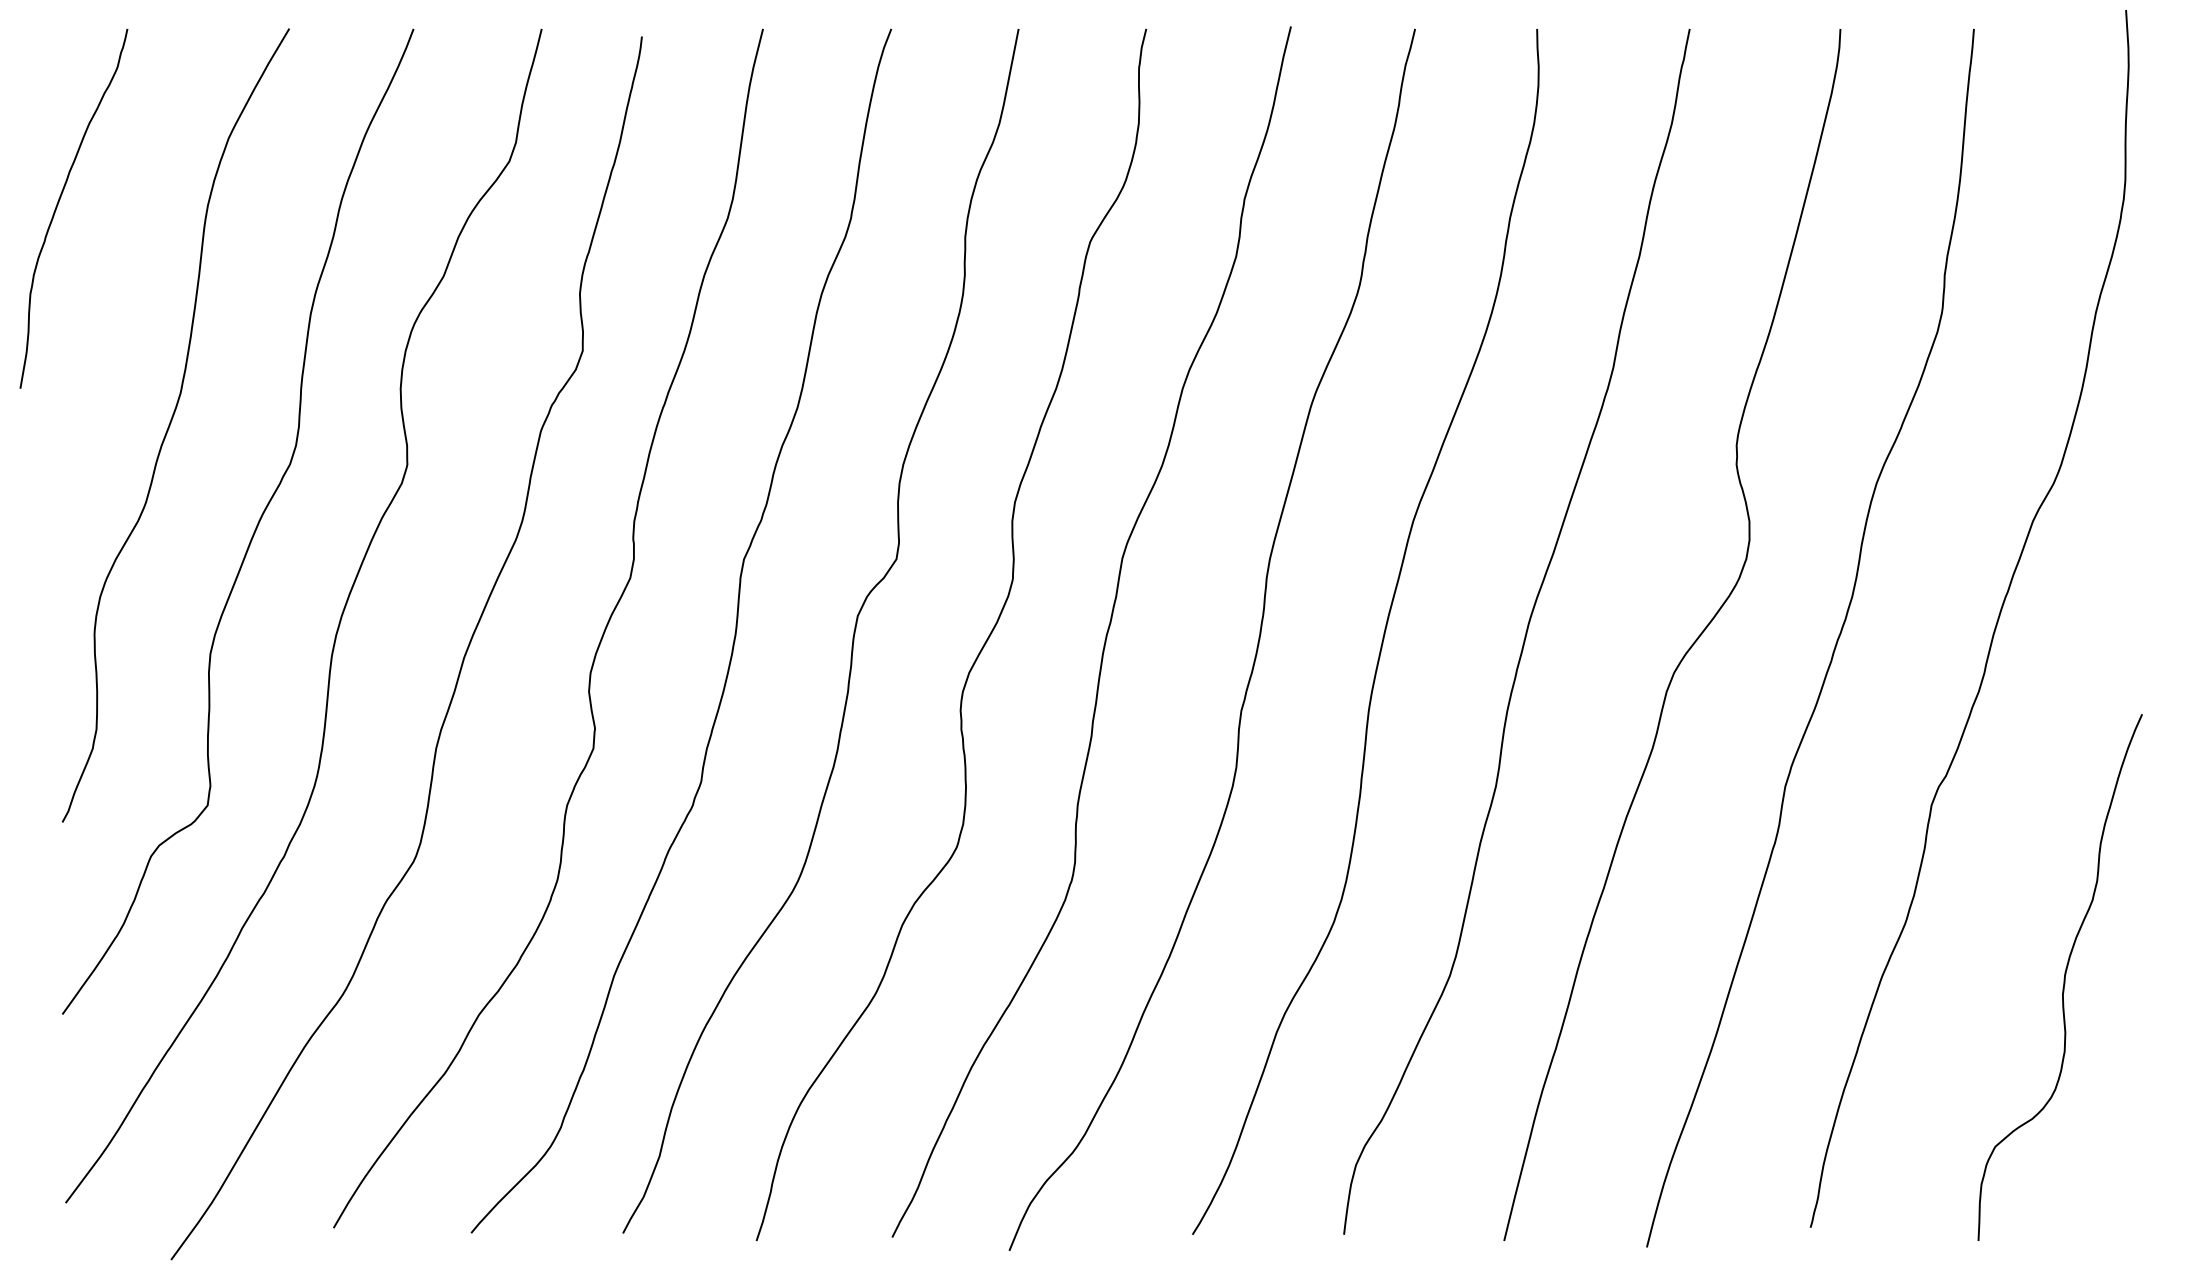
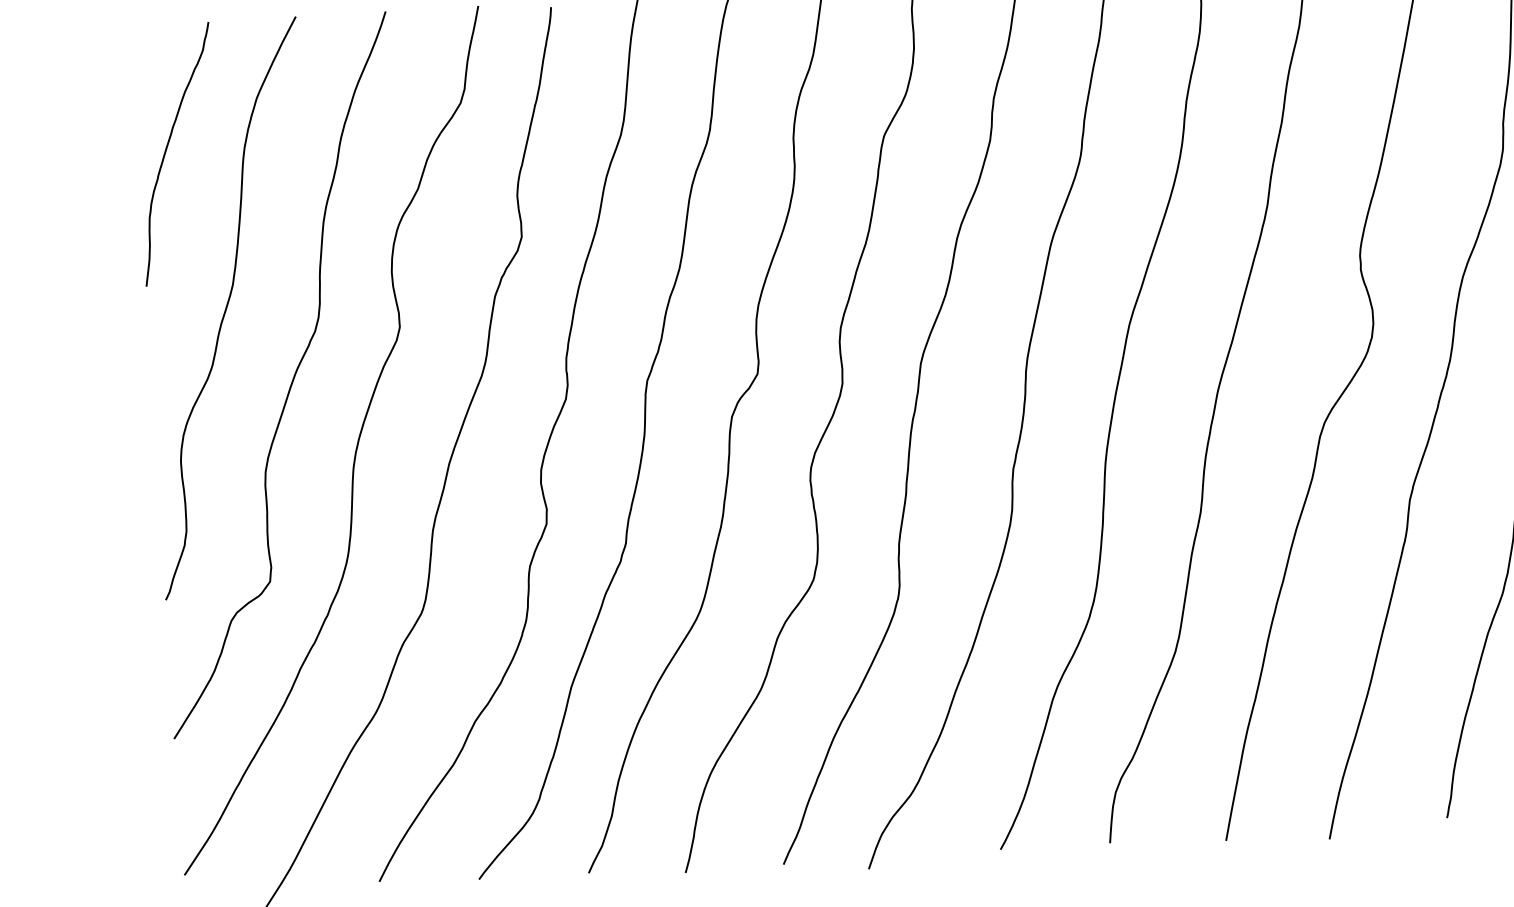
curve: (59, 202) -> (166, 150), moved

